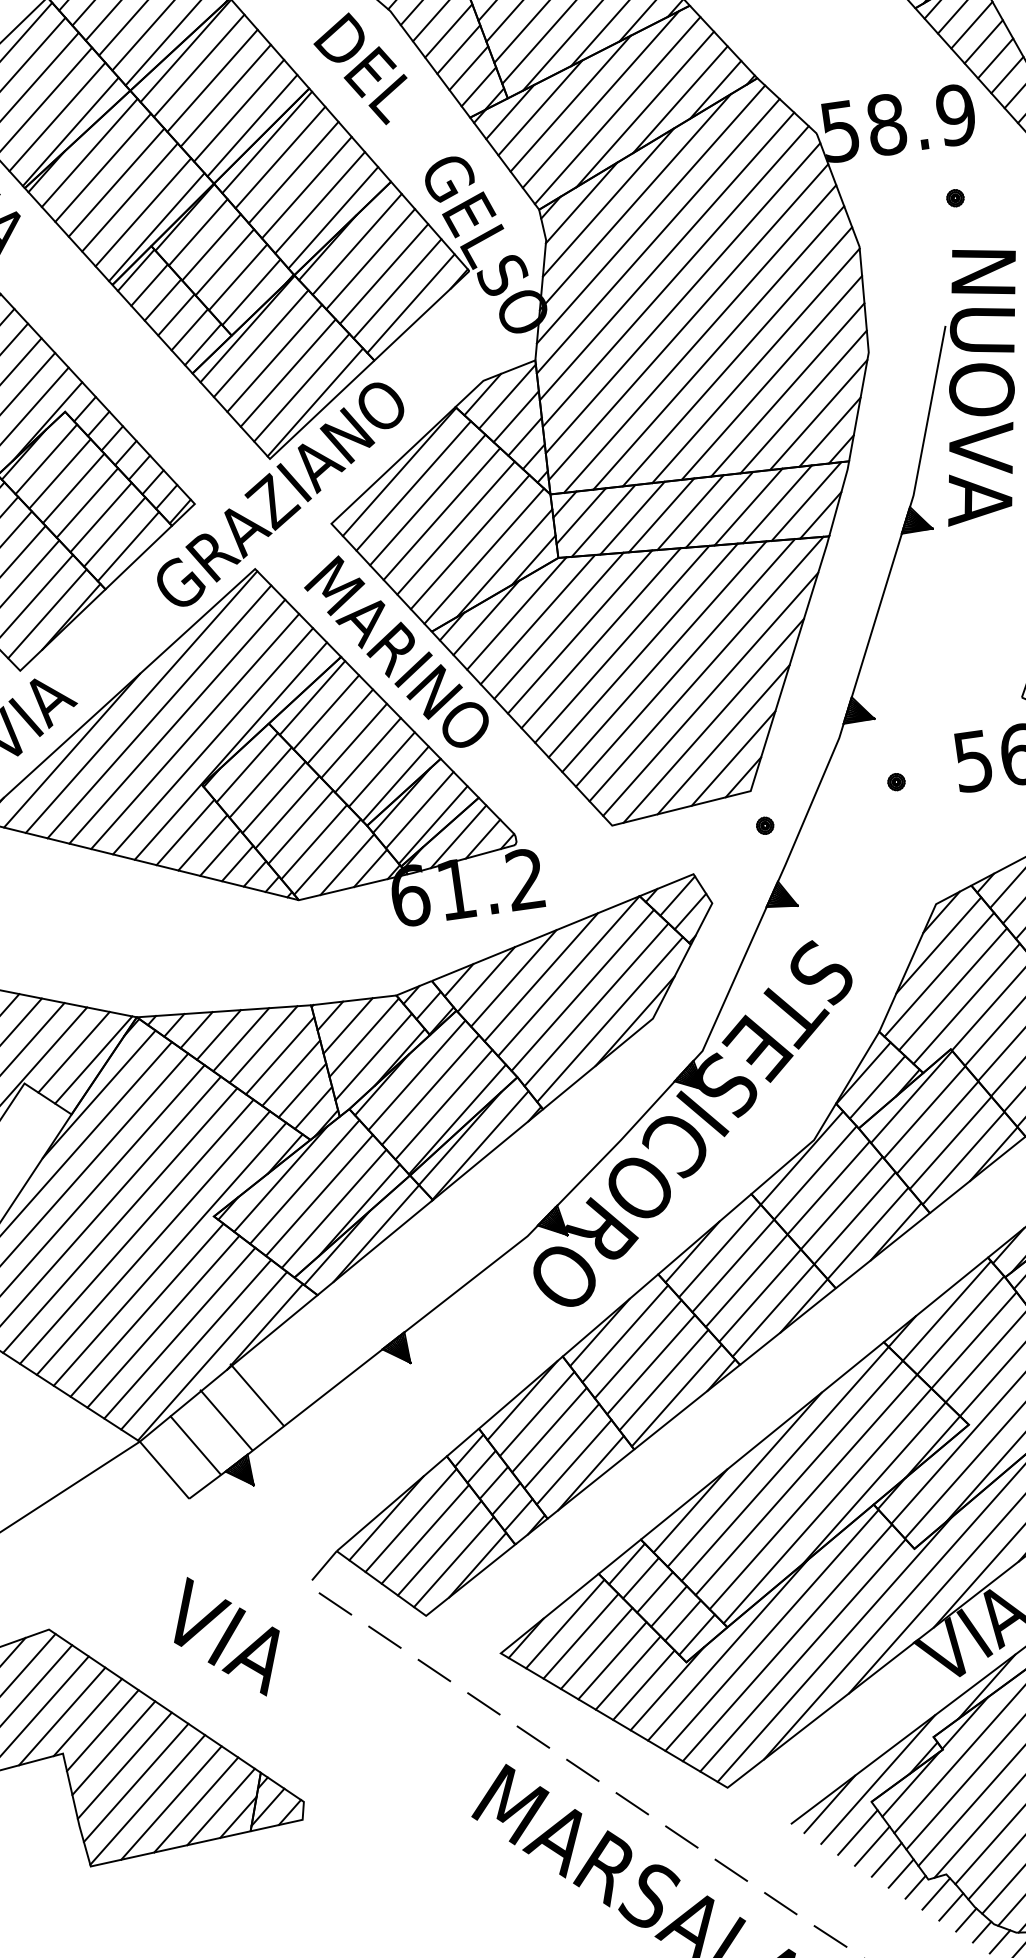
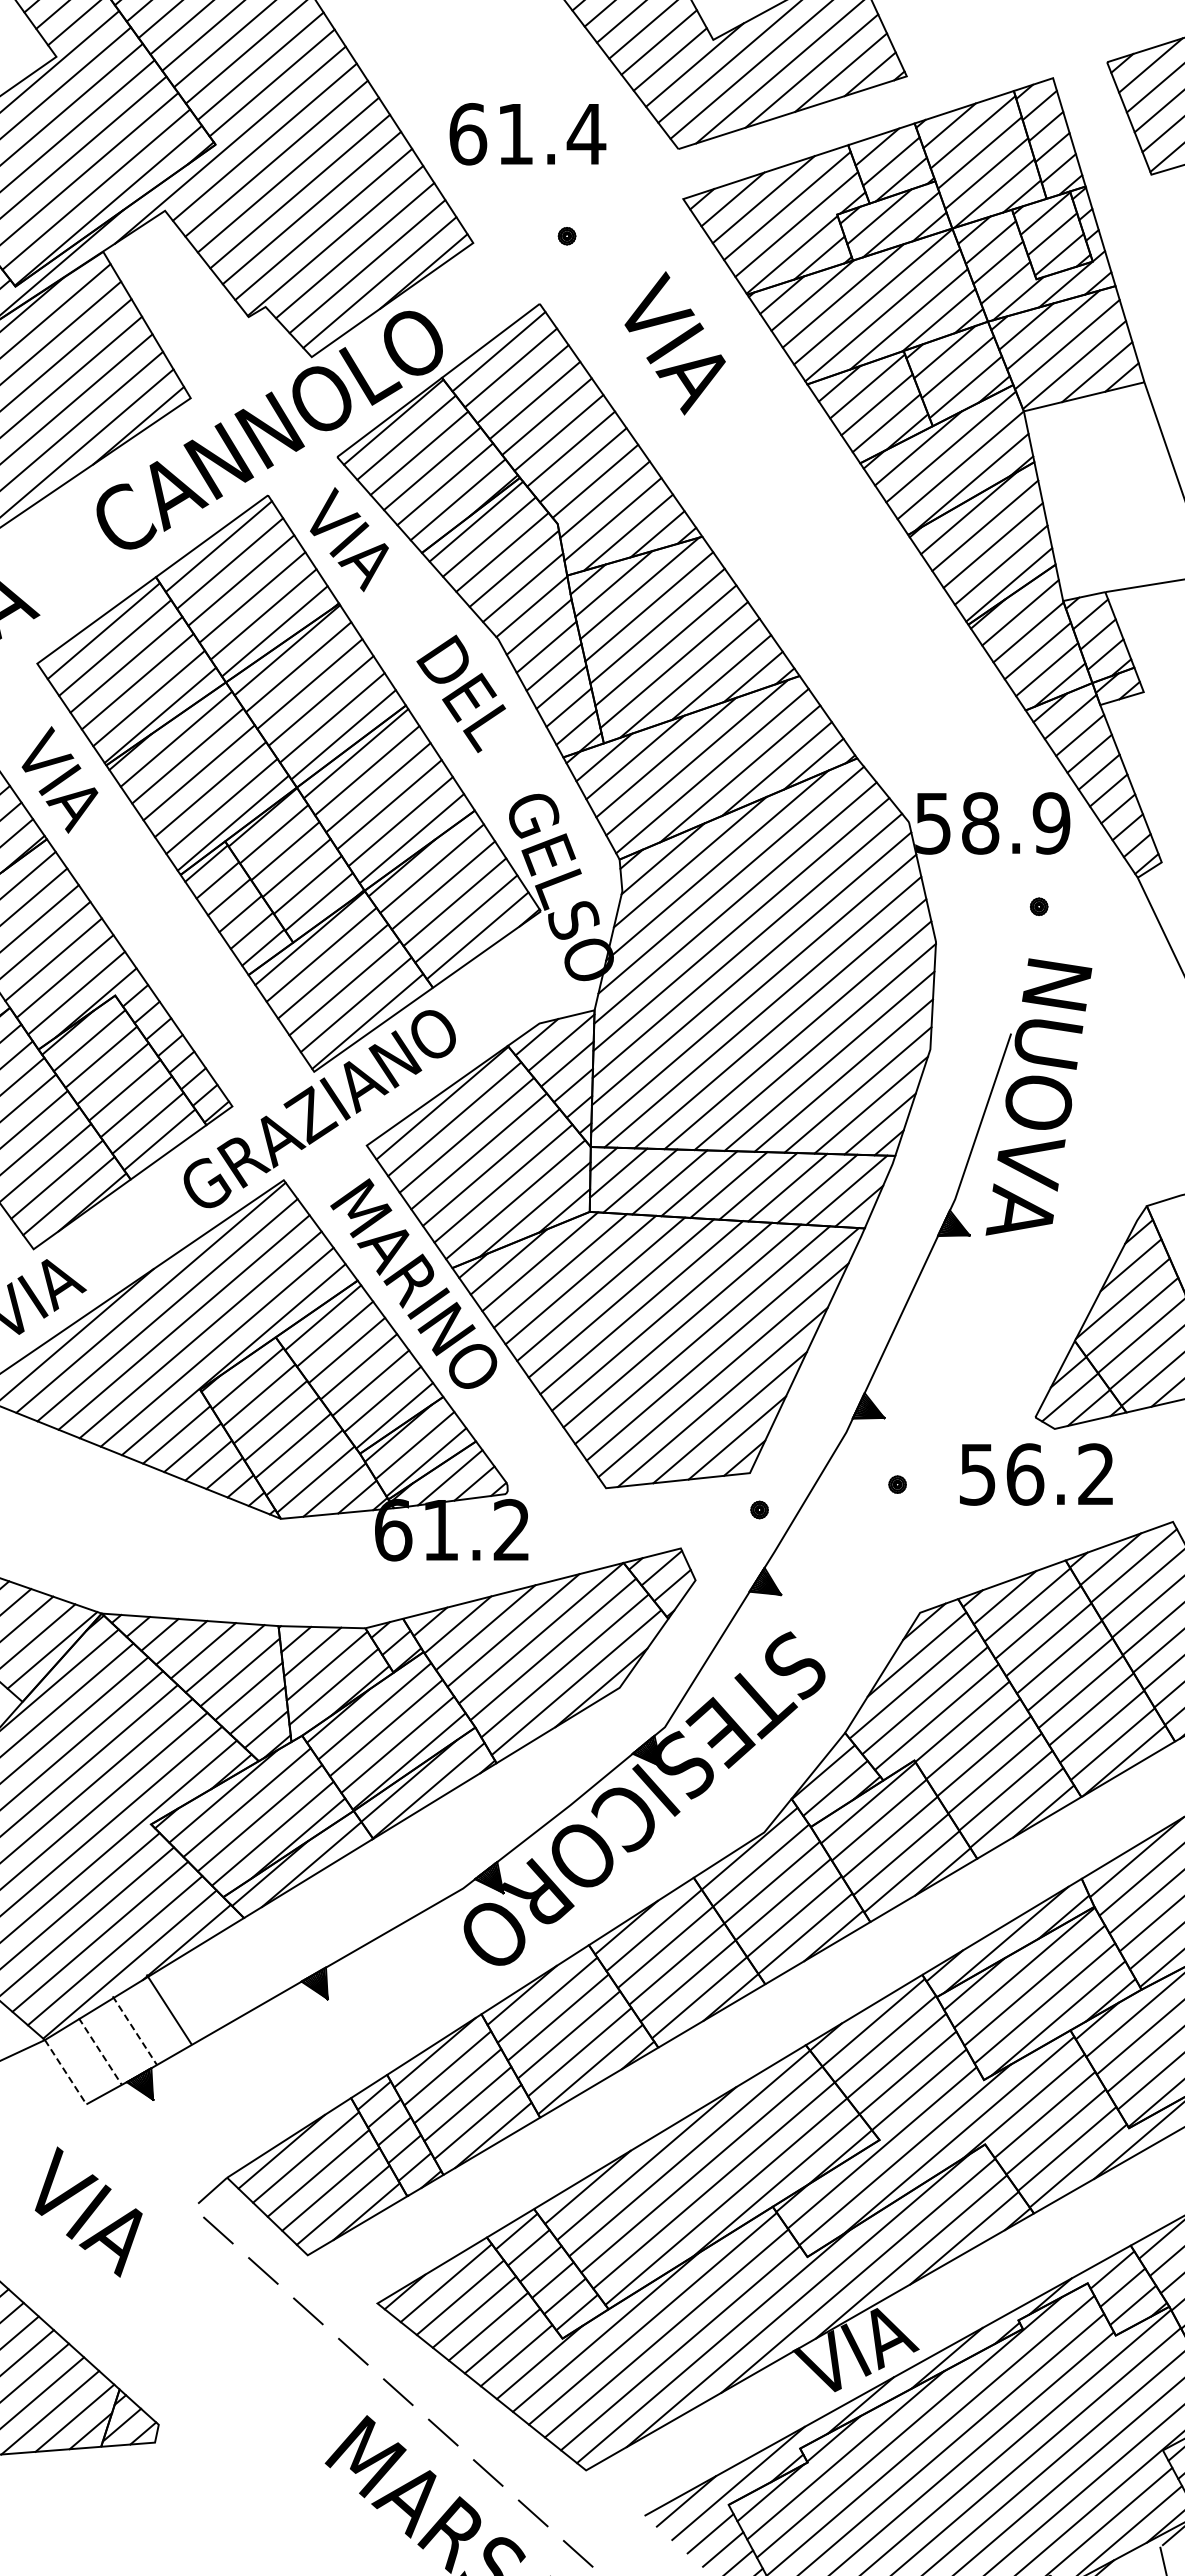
line: (226, 1420) -> (134, 2030), solid -> dashed
line: (195, 1445) -> (100, 2051), solid -> dashed
line: (164, 1470) -> (65, 2072), solid -> dashed
text: (226, 1636) -> (88, 2211), moved

